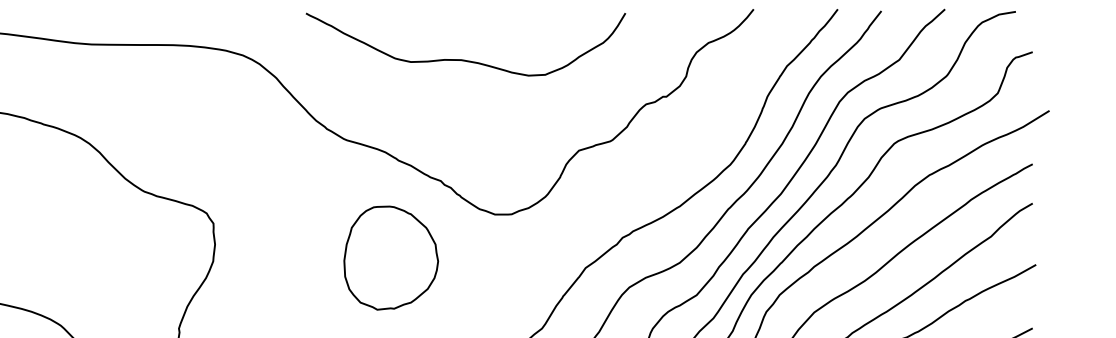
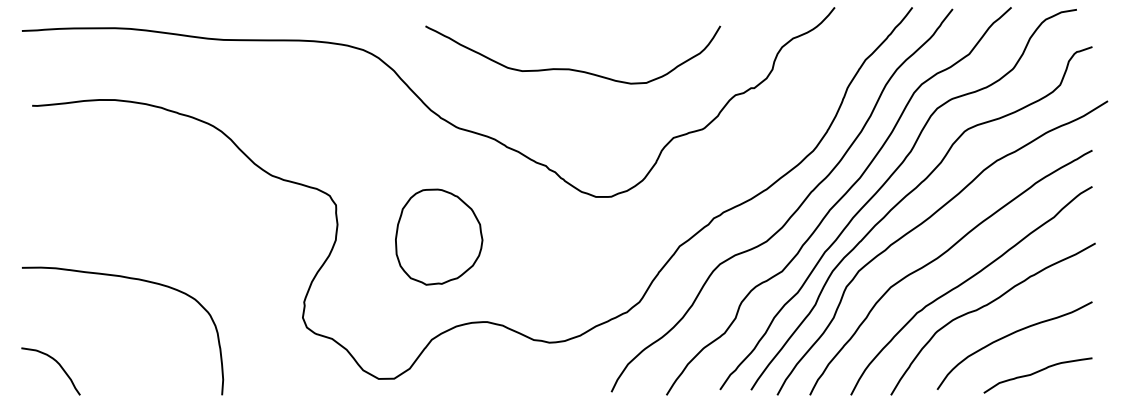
curve: (464, 59) -> (571, 68), moved
part: (391, 257) -> (439, 236), moved

